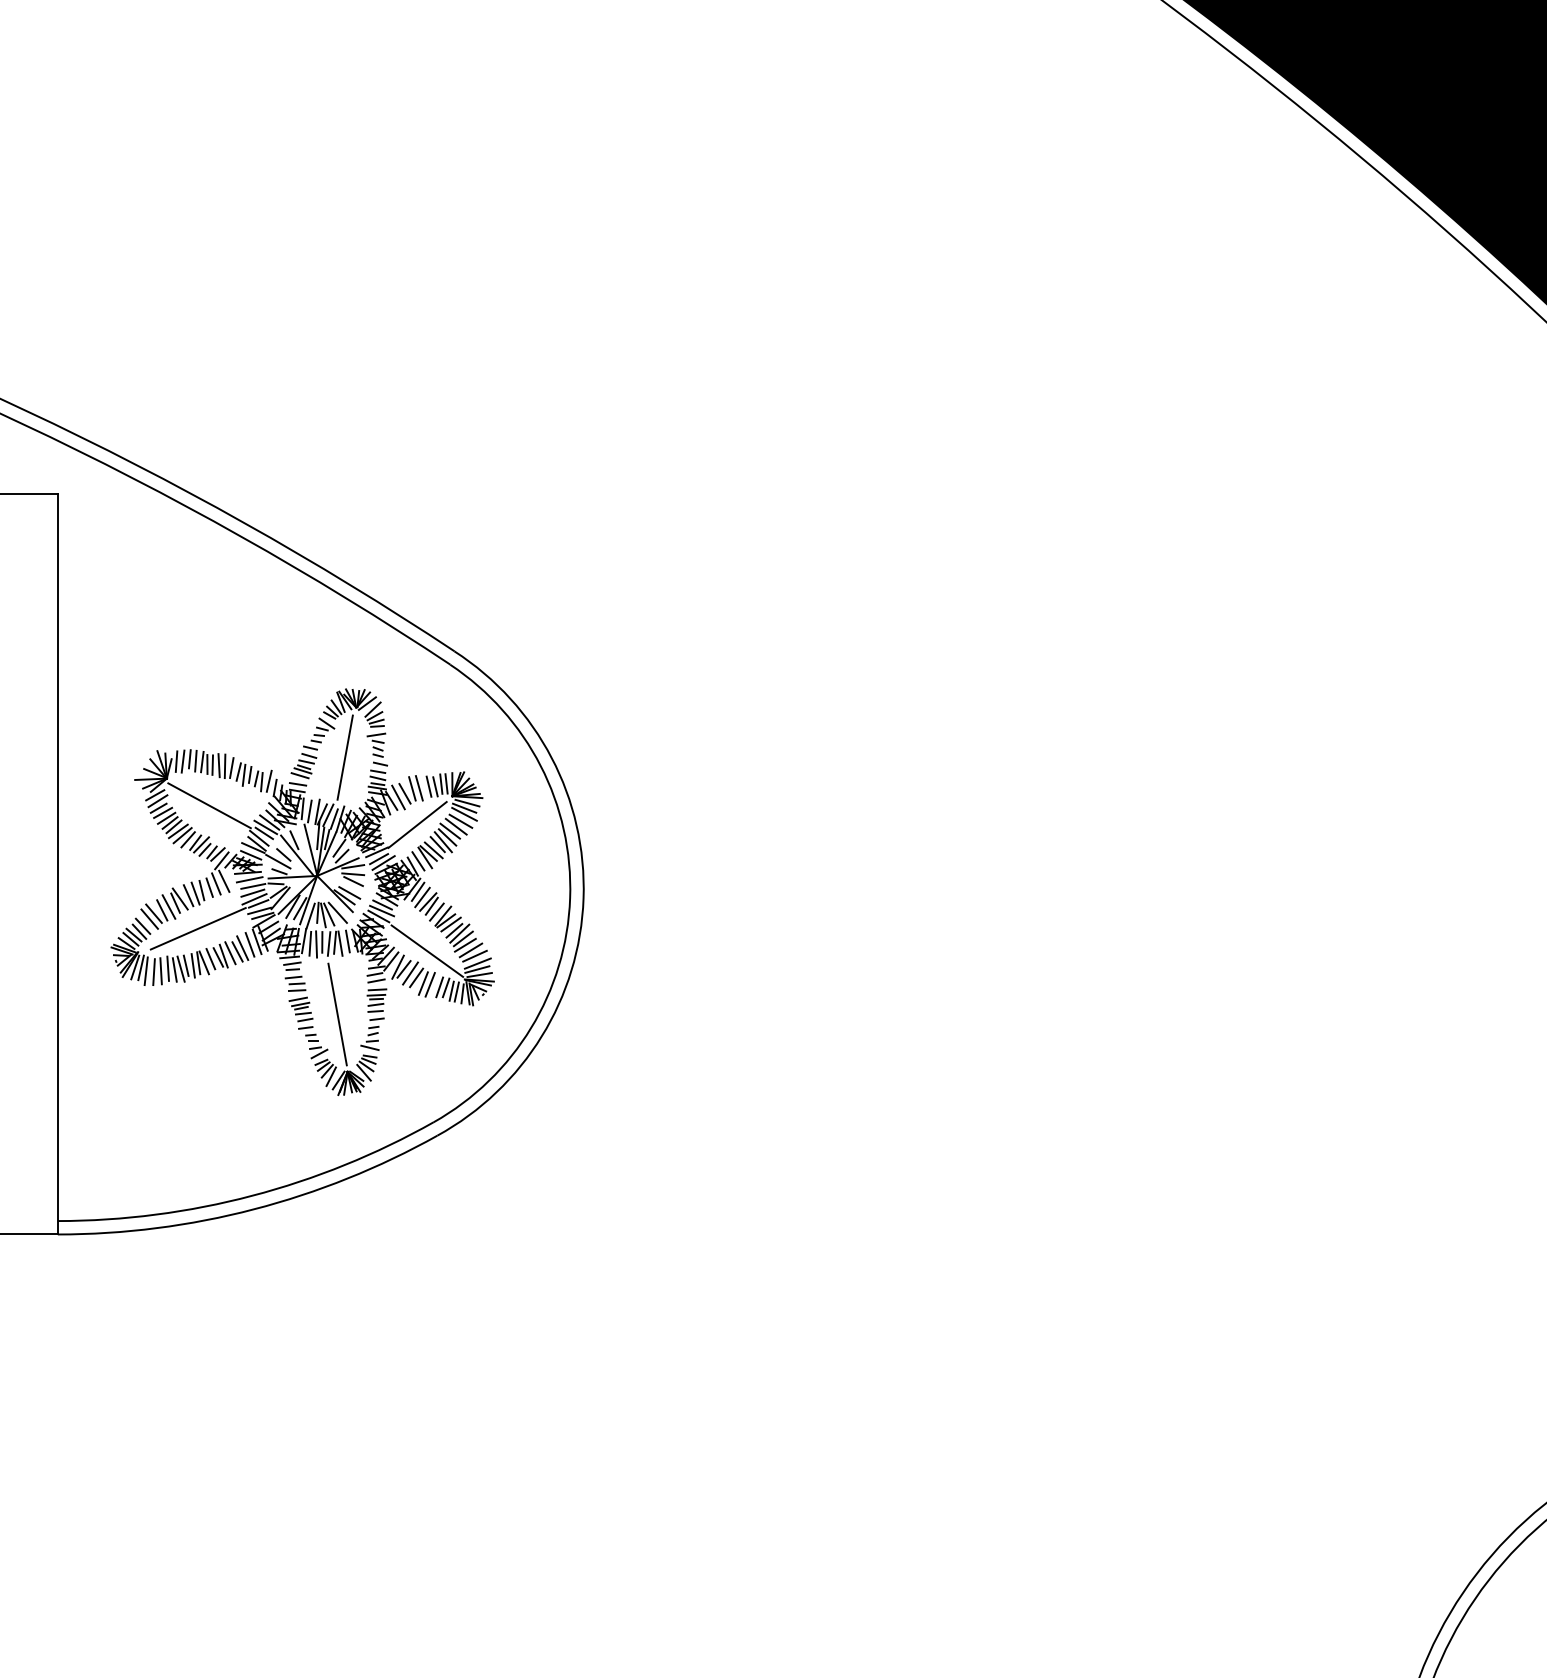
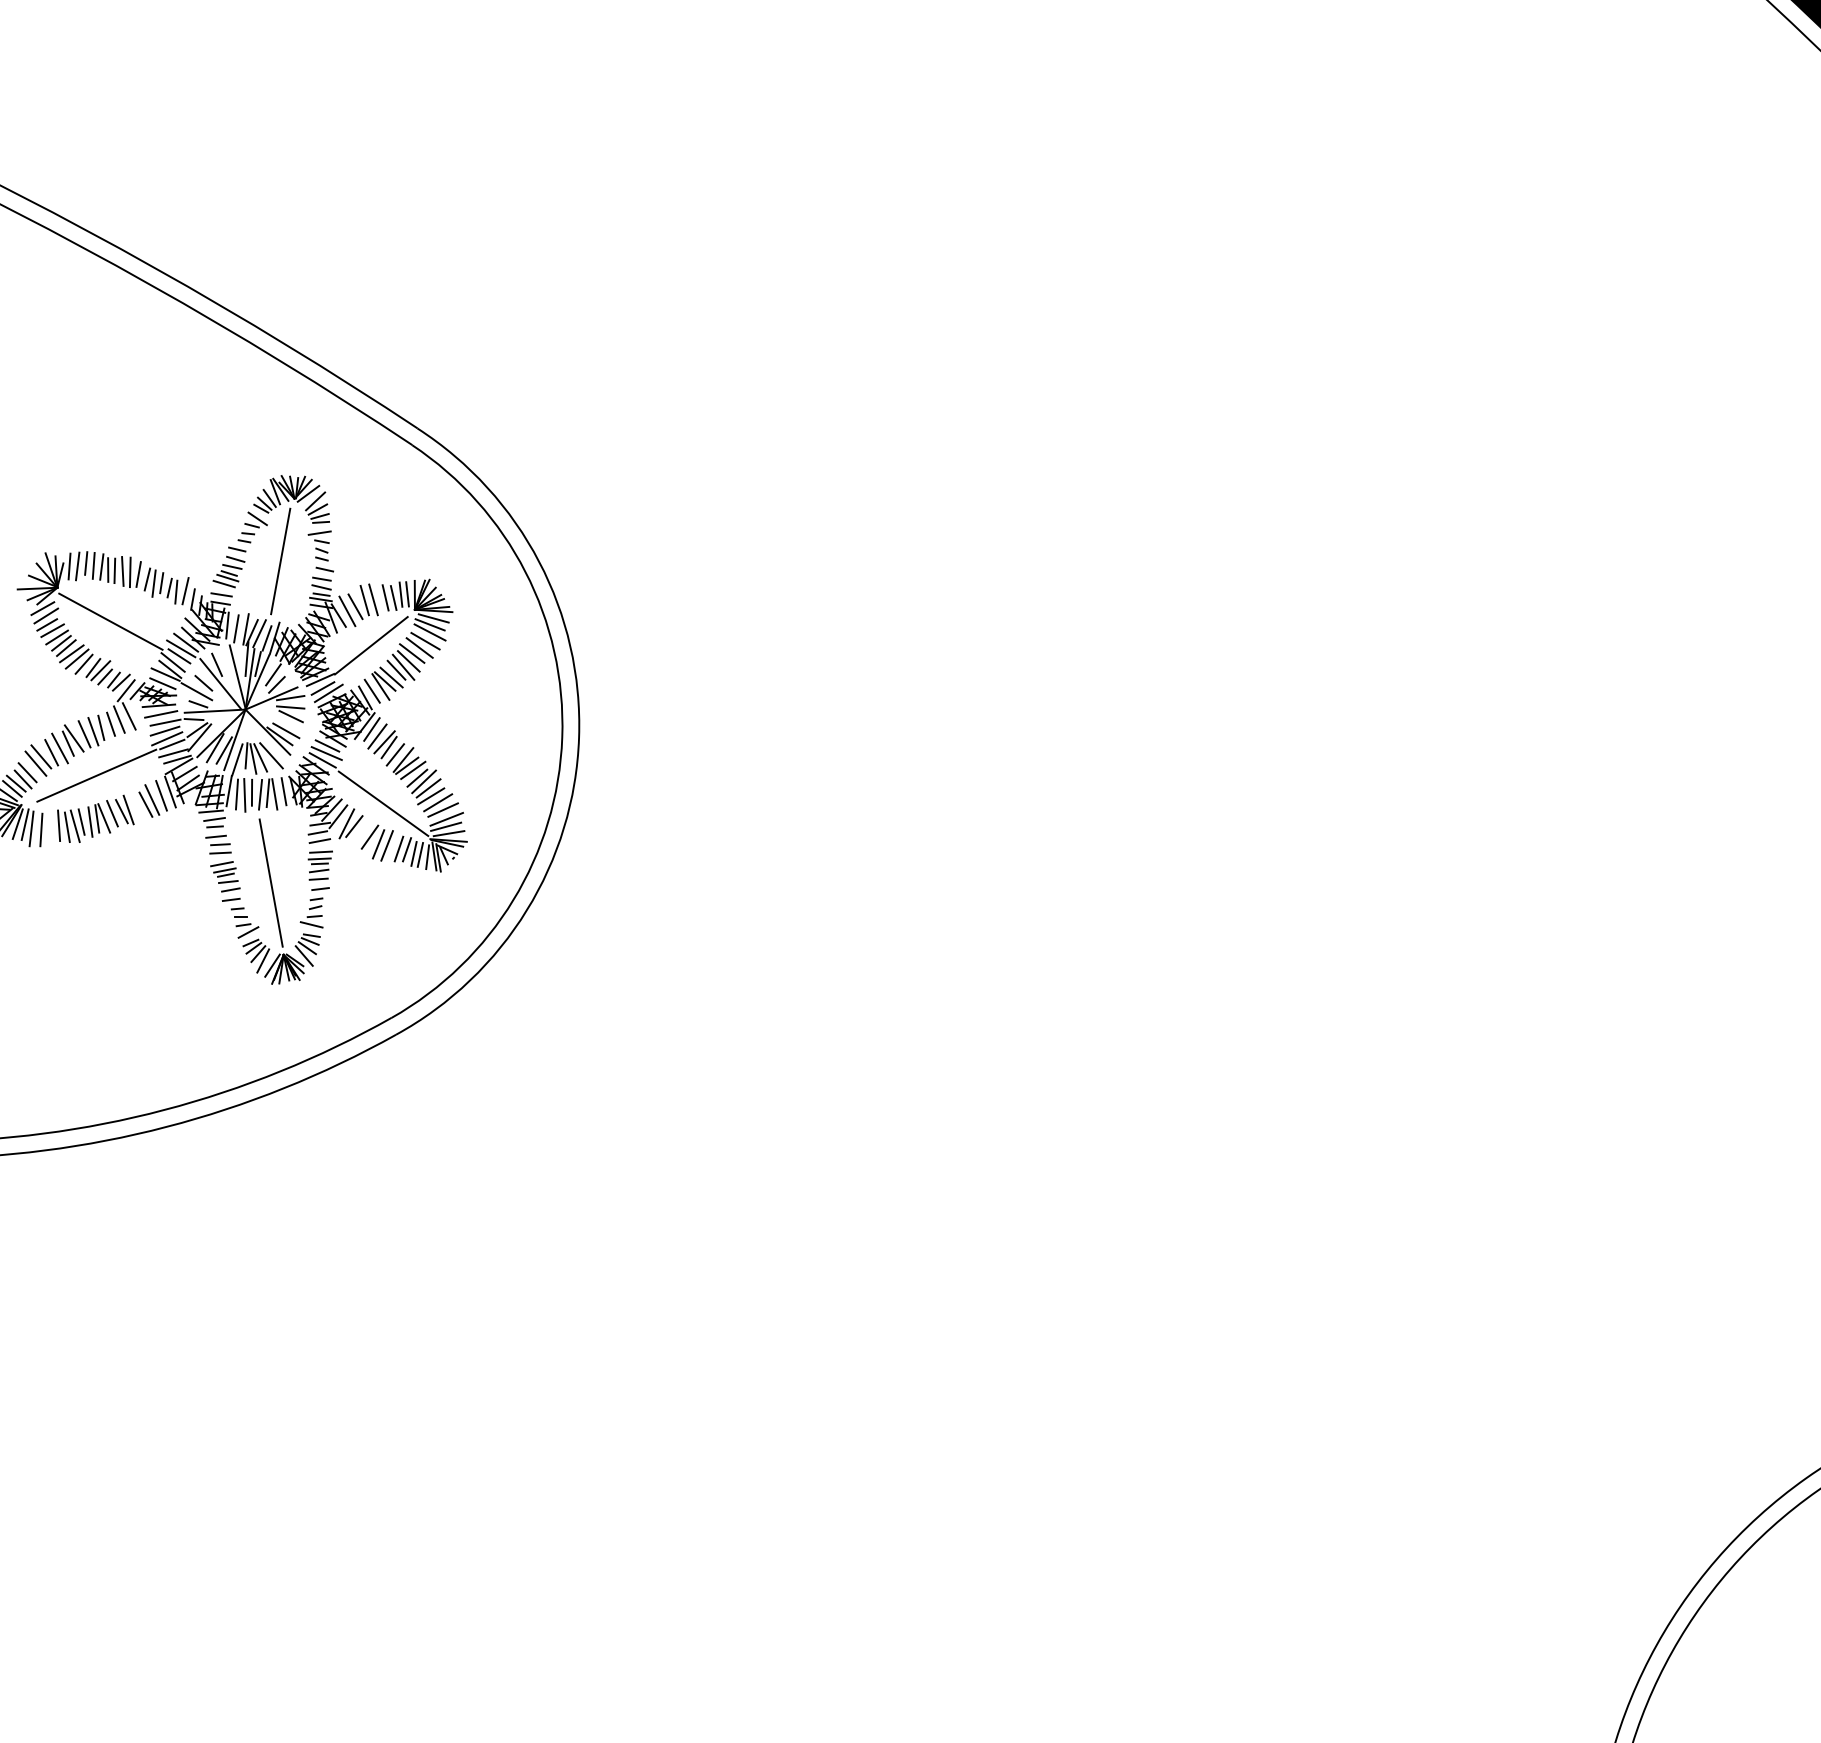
line: (230, 953) -> (137, 806), removed
line: (160, 971) -> (49, 829), removed
line: (410, 973) -> (362, 831), removed

